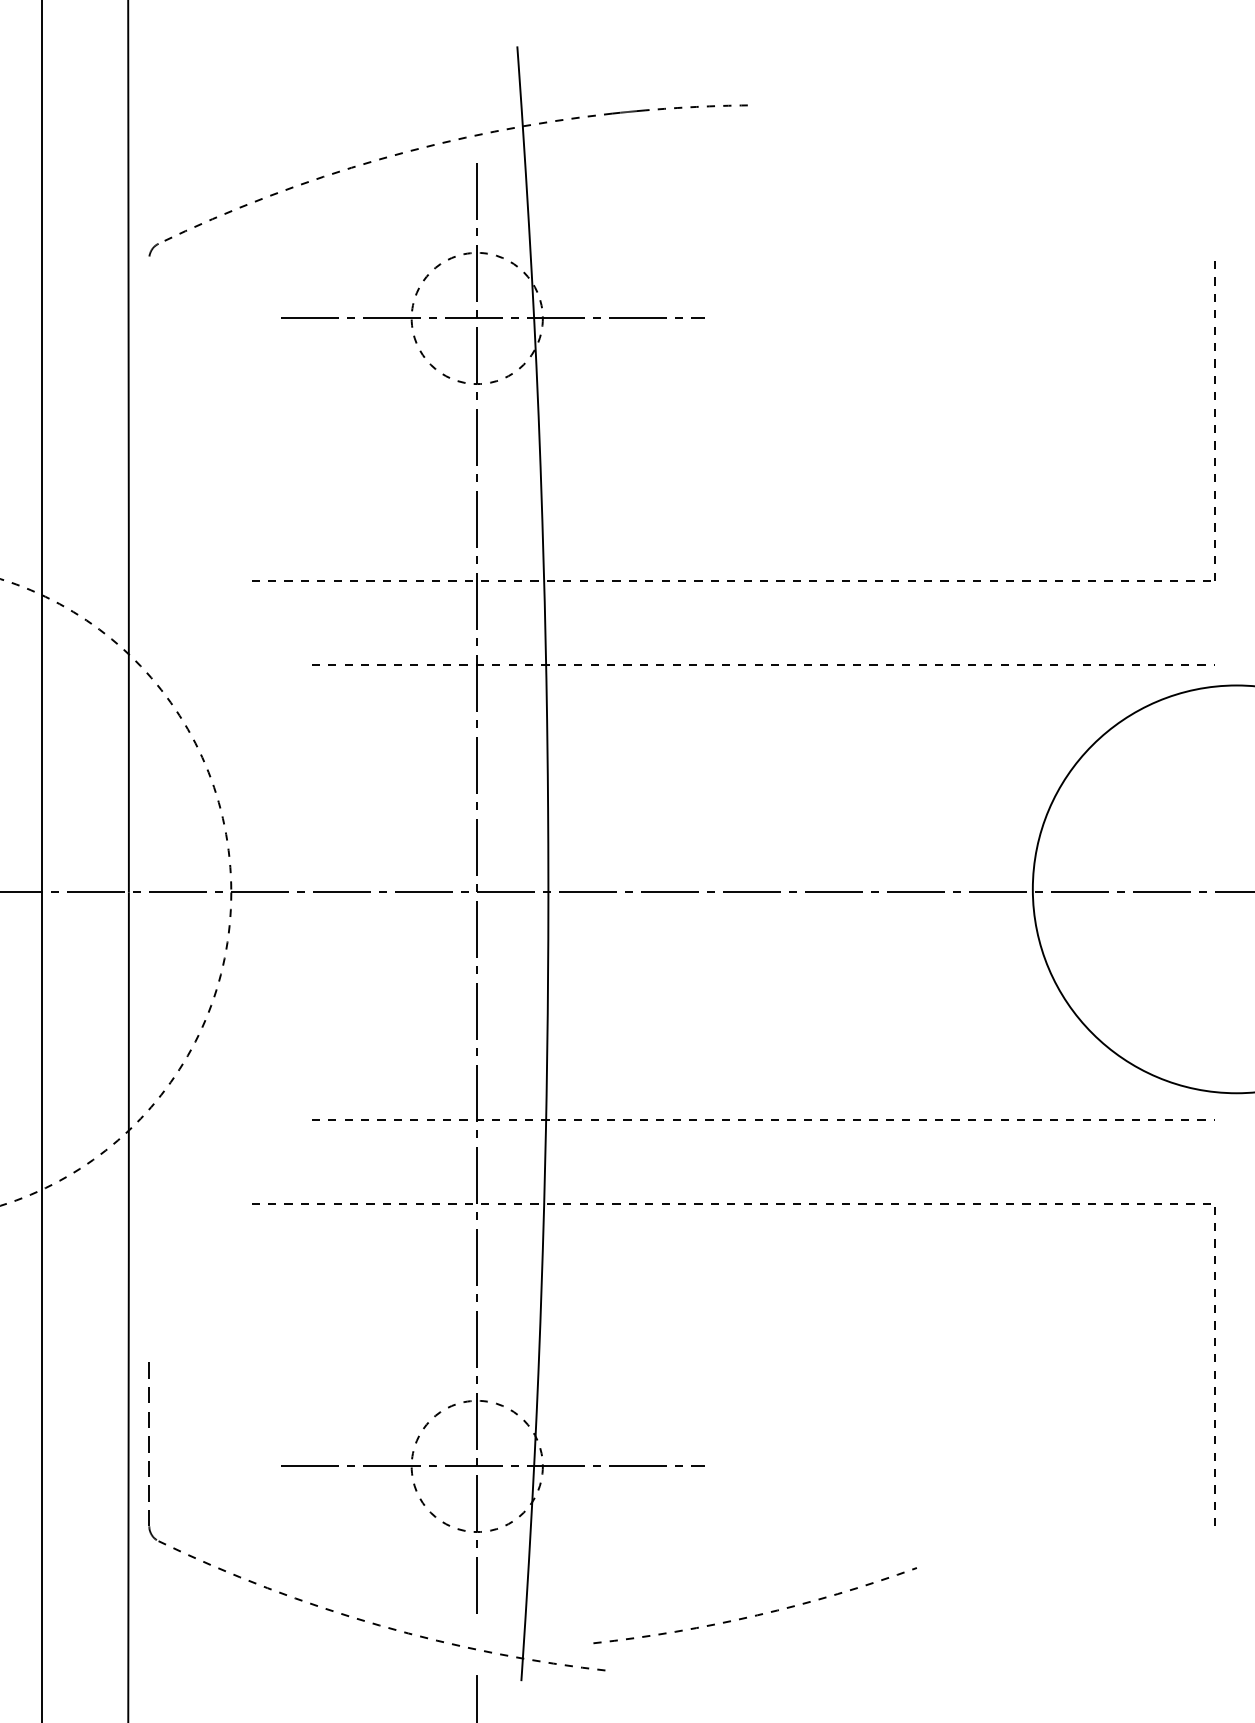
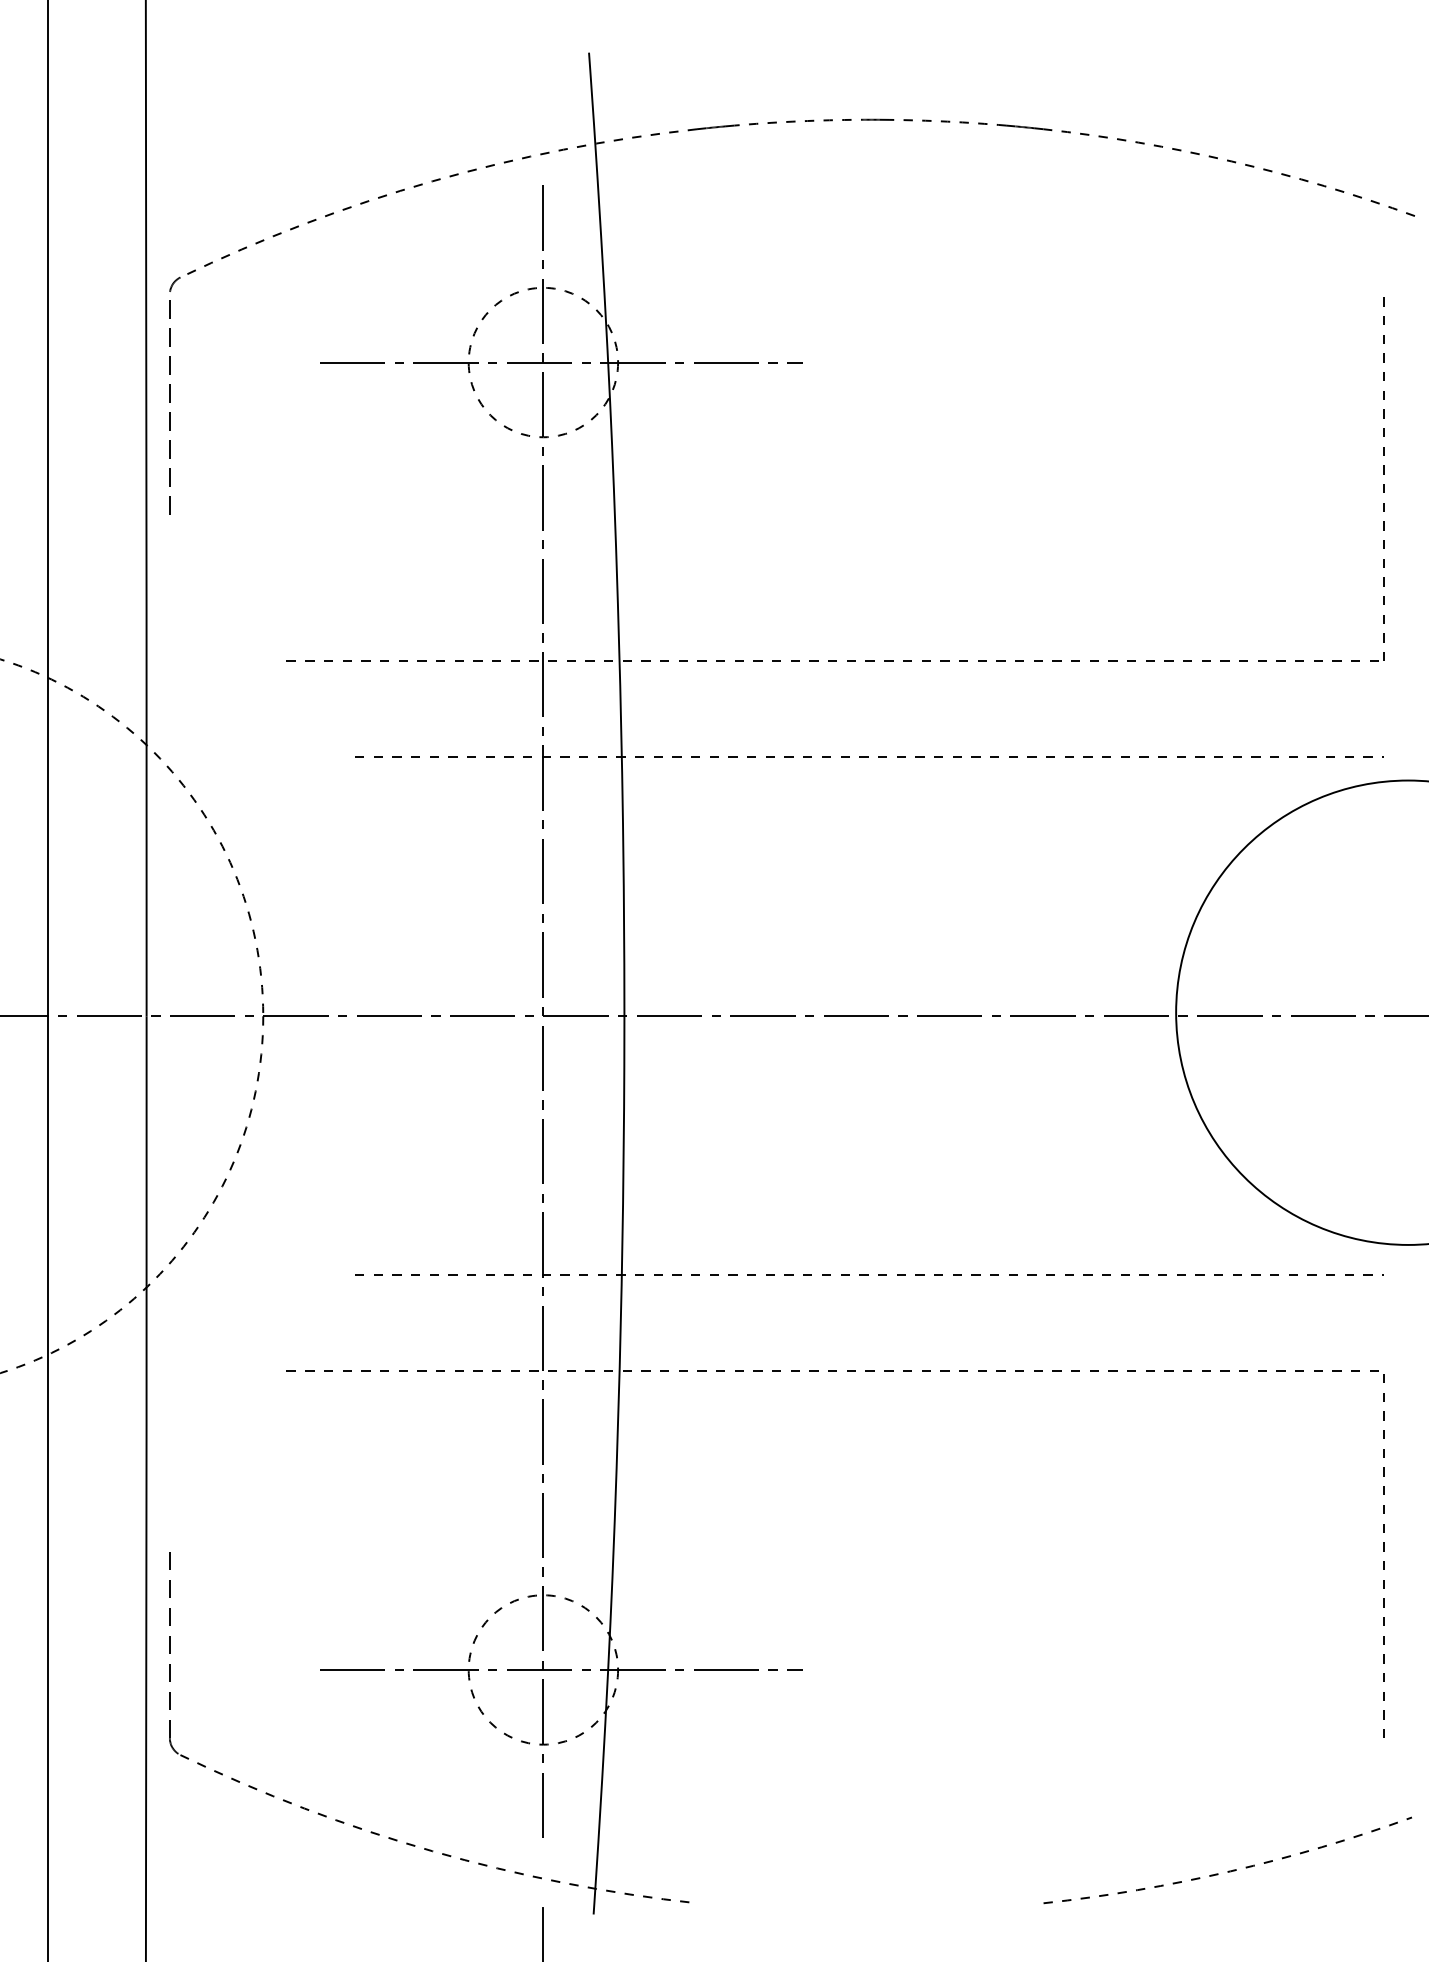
part: (1004, 127) -> (1143, 145), added
line: (148, 353) -> (168, 402), added
arc: (755, 1614) -> (1228, 1870), moved

